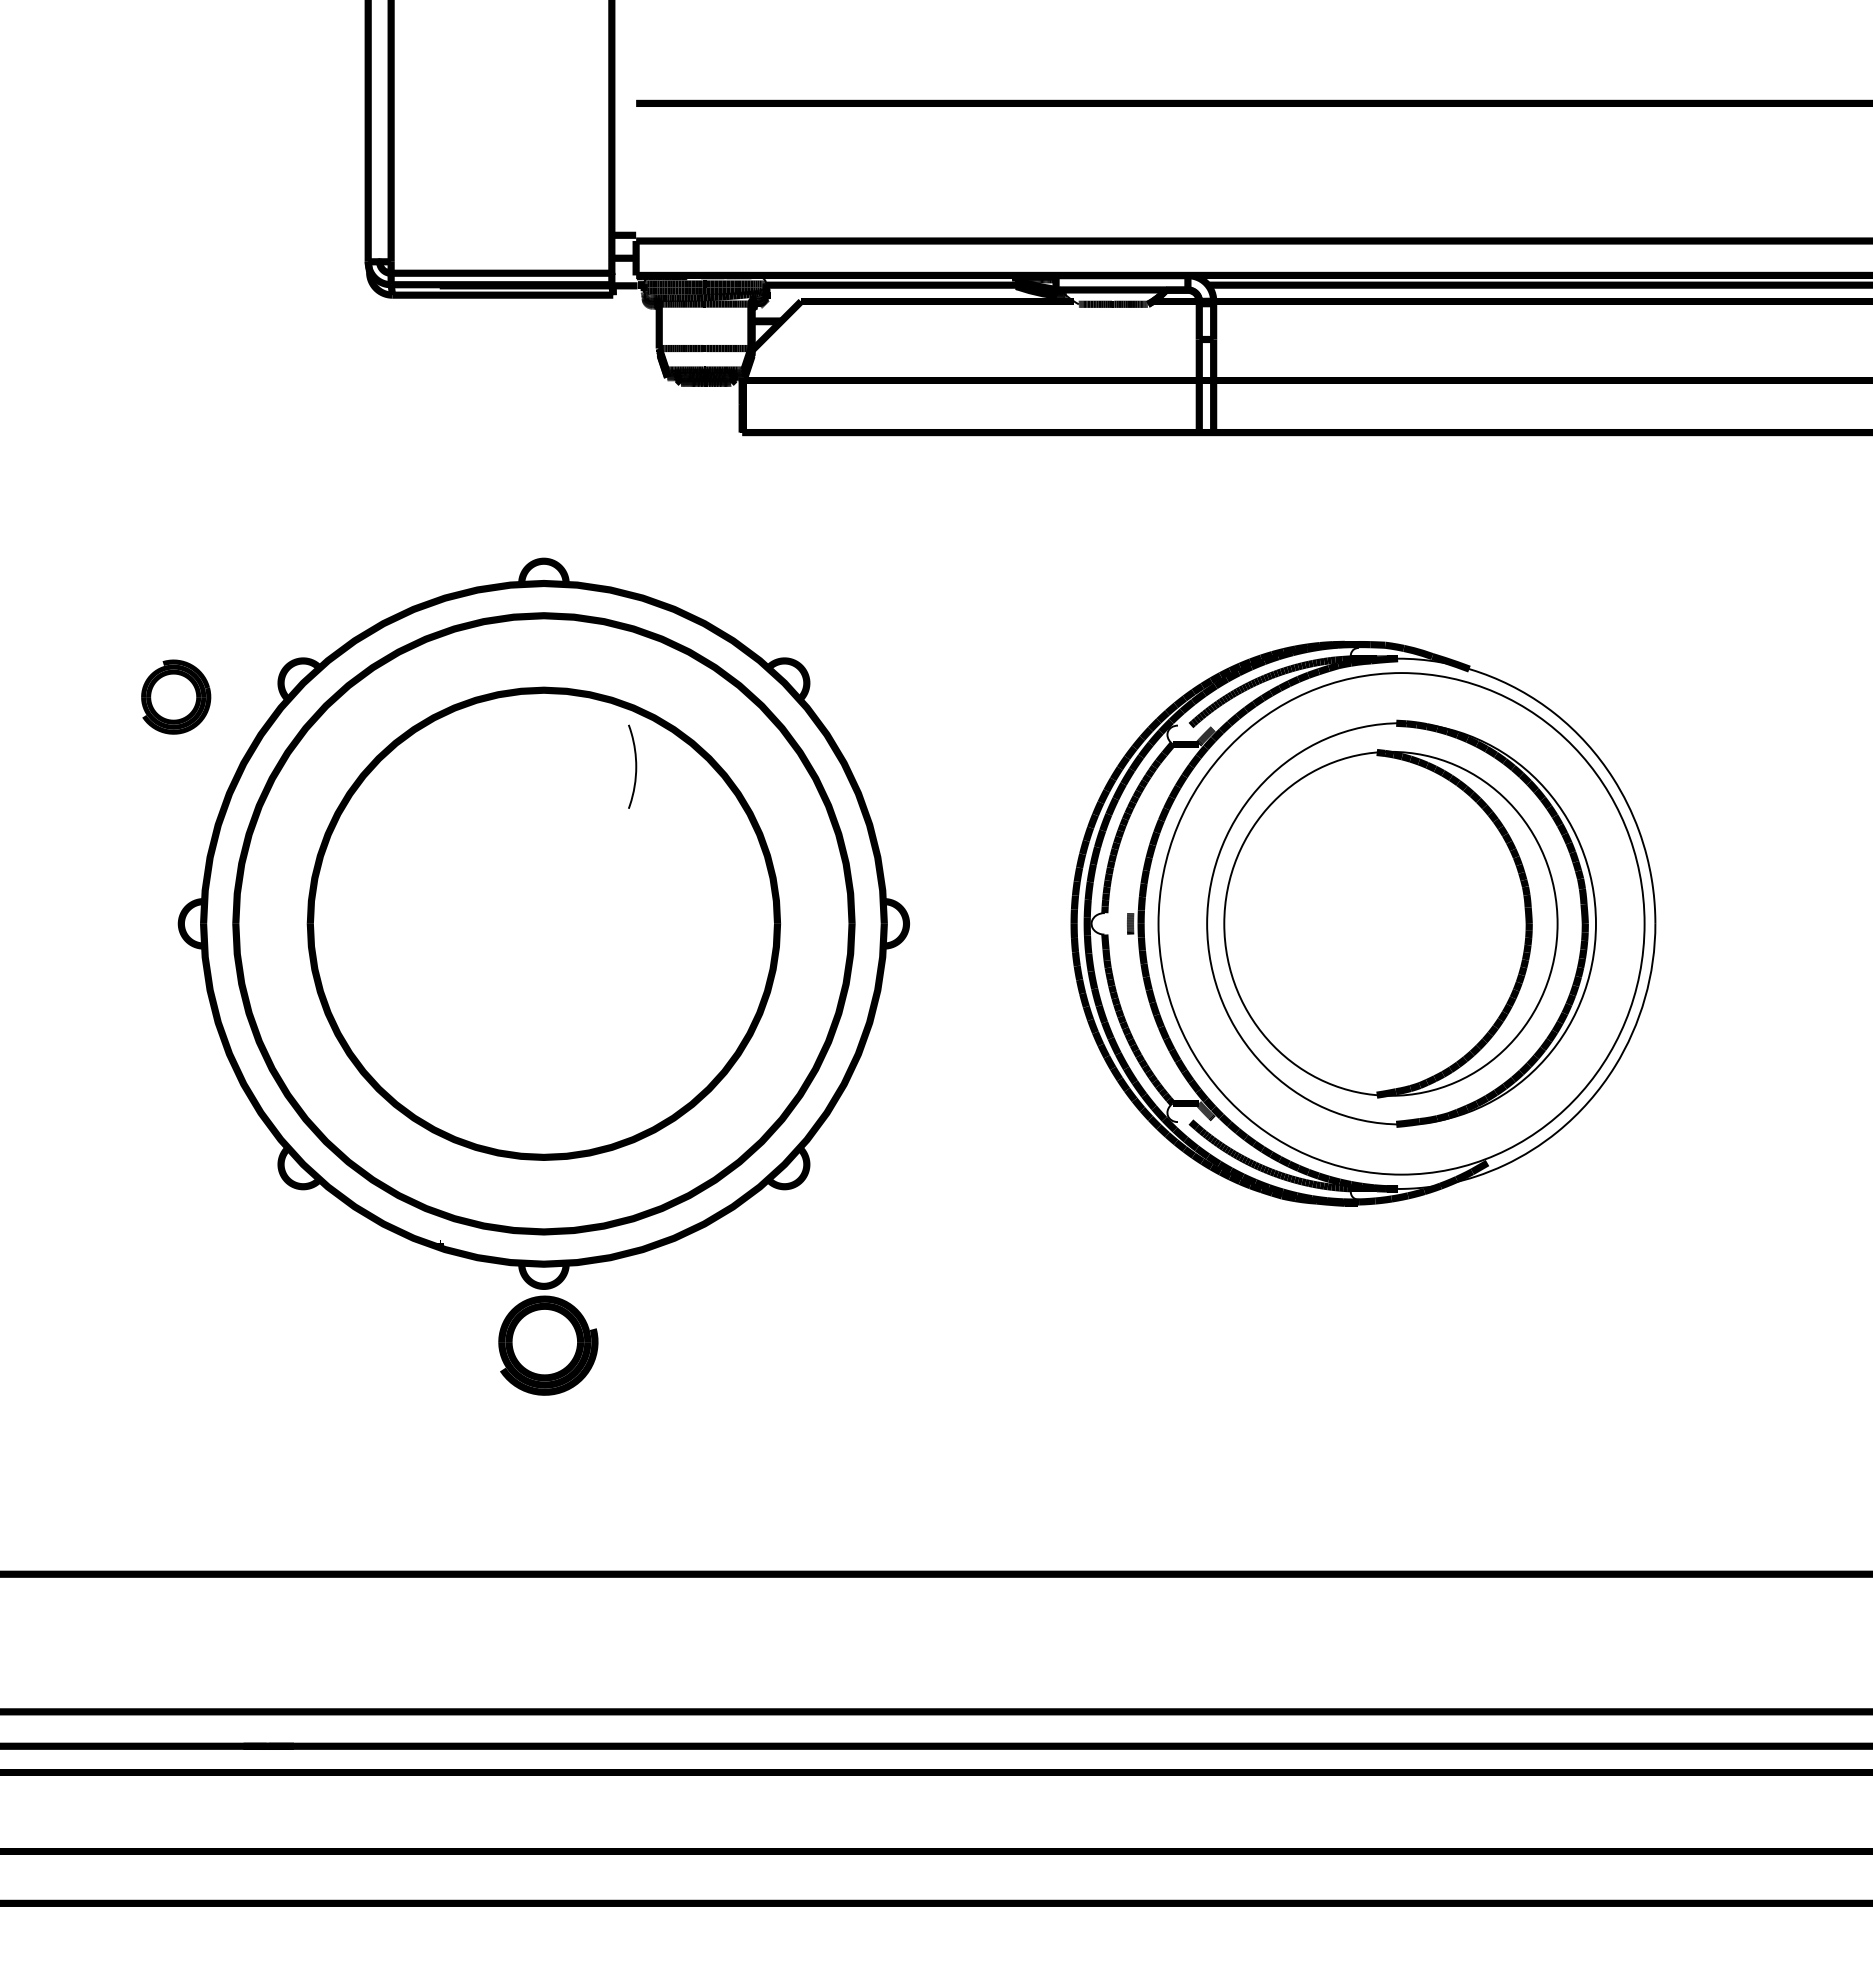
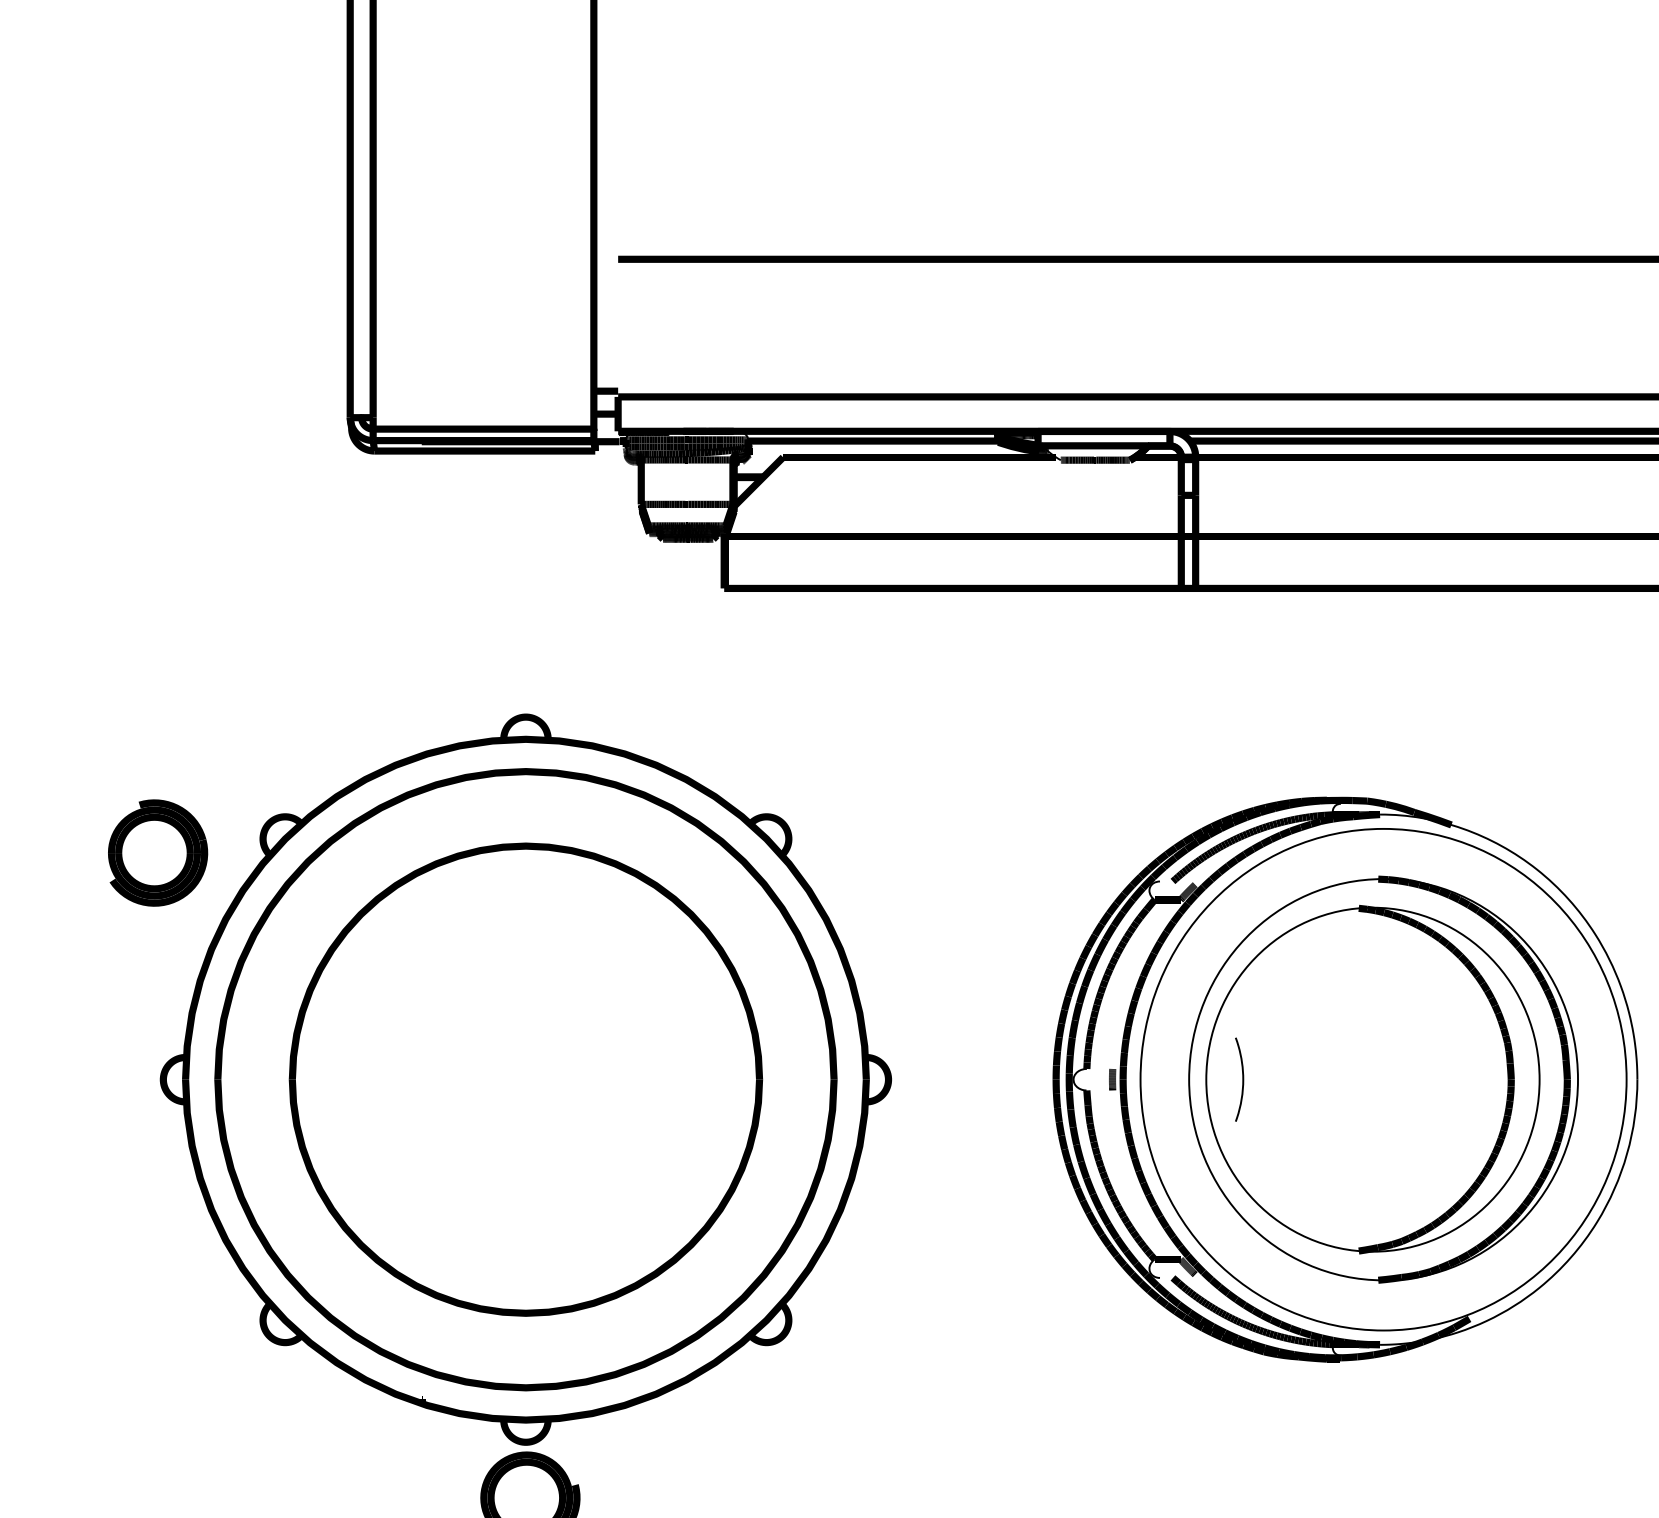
part: (176, 696) -> (158, 852), size x1.43
curve: (635, 766) -> (1242, 1079), moved

